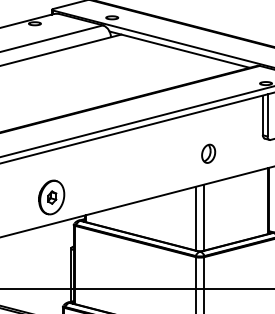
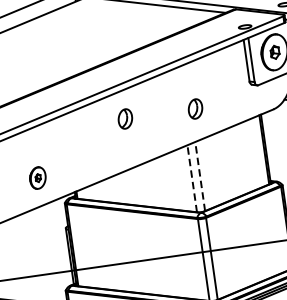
part: (141, 153) -> (125, 118), added
part: (51, 197) -> (37, 178), size x0.6
line: (204, 217) -> (200, 176), solid -> dashed
line: (196, 218) -> (192, 178), solid -> dashed

